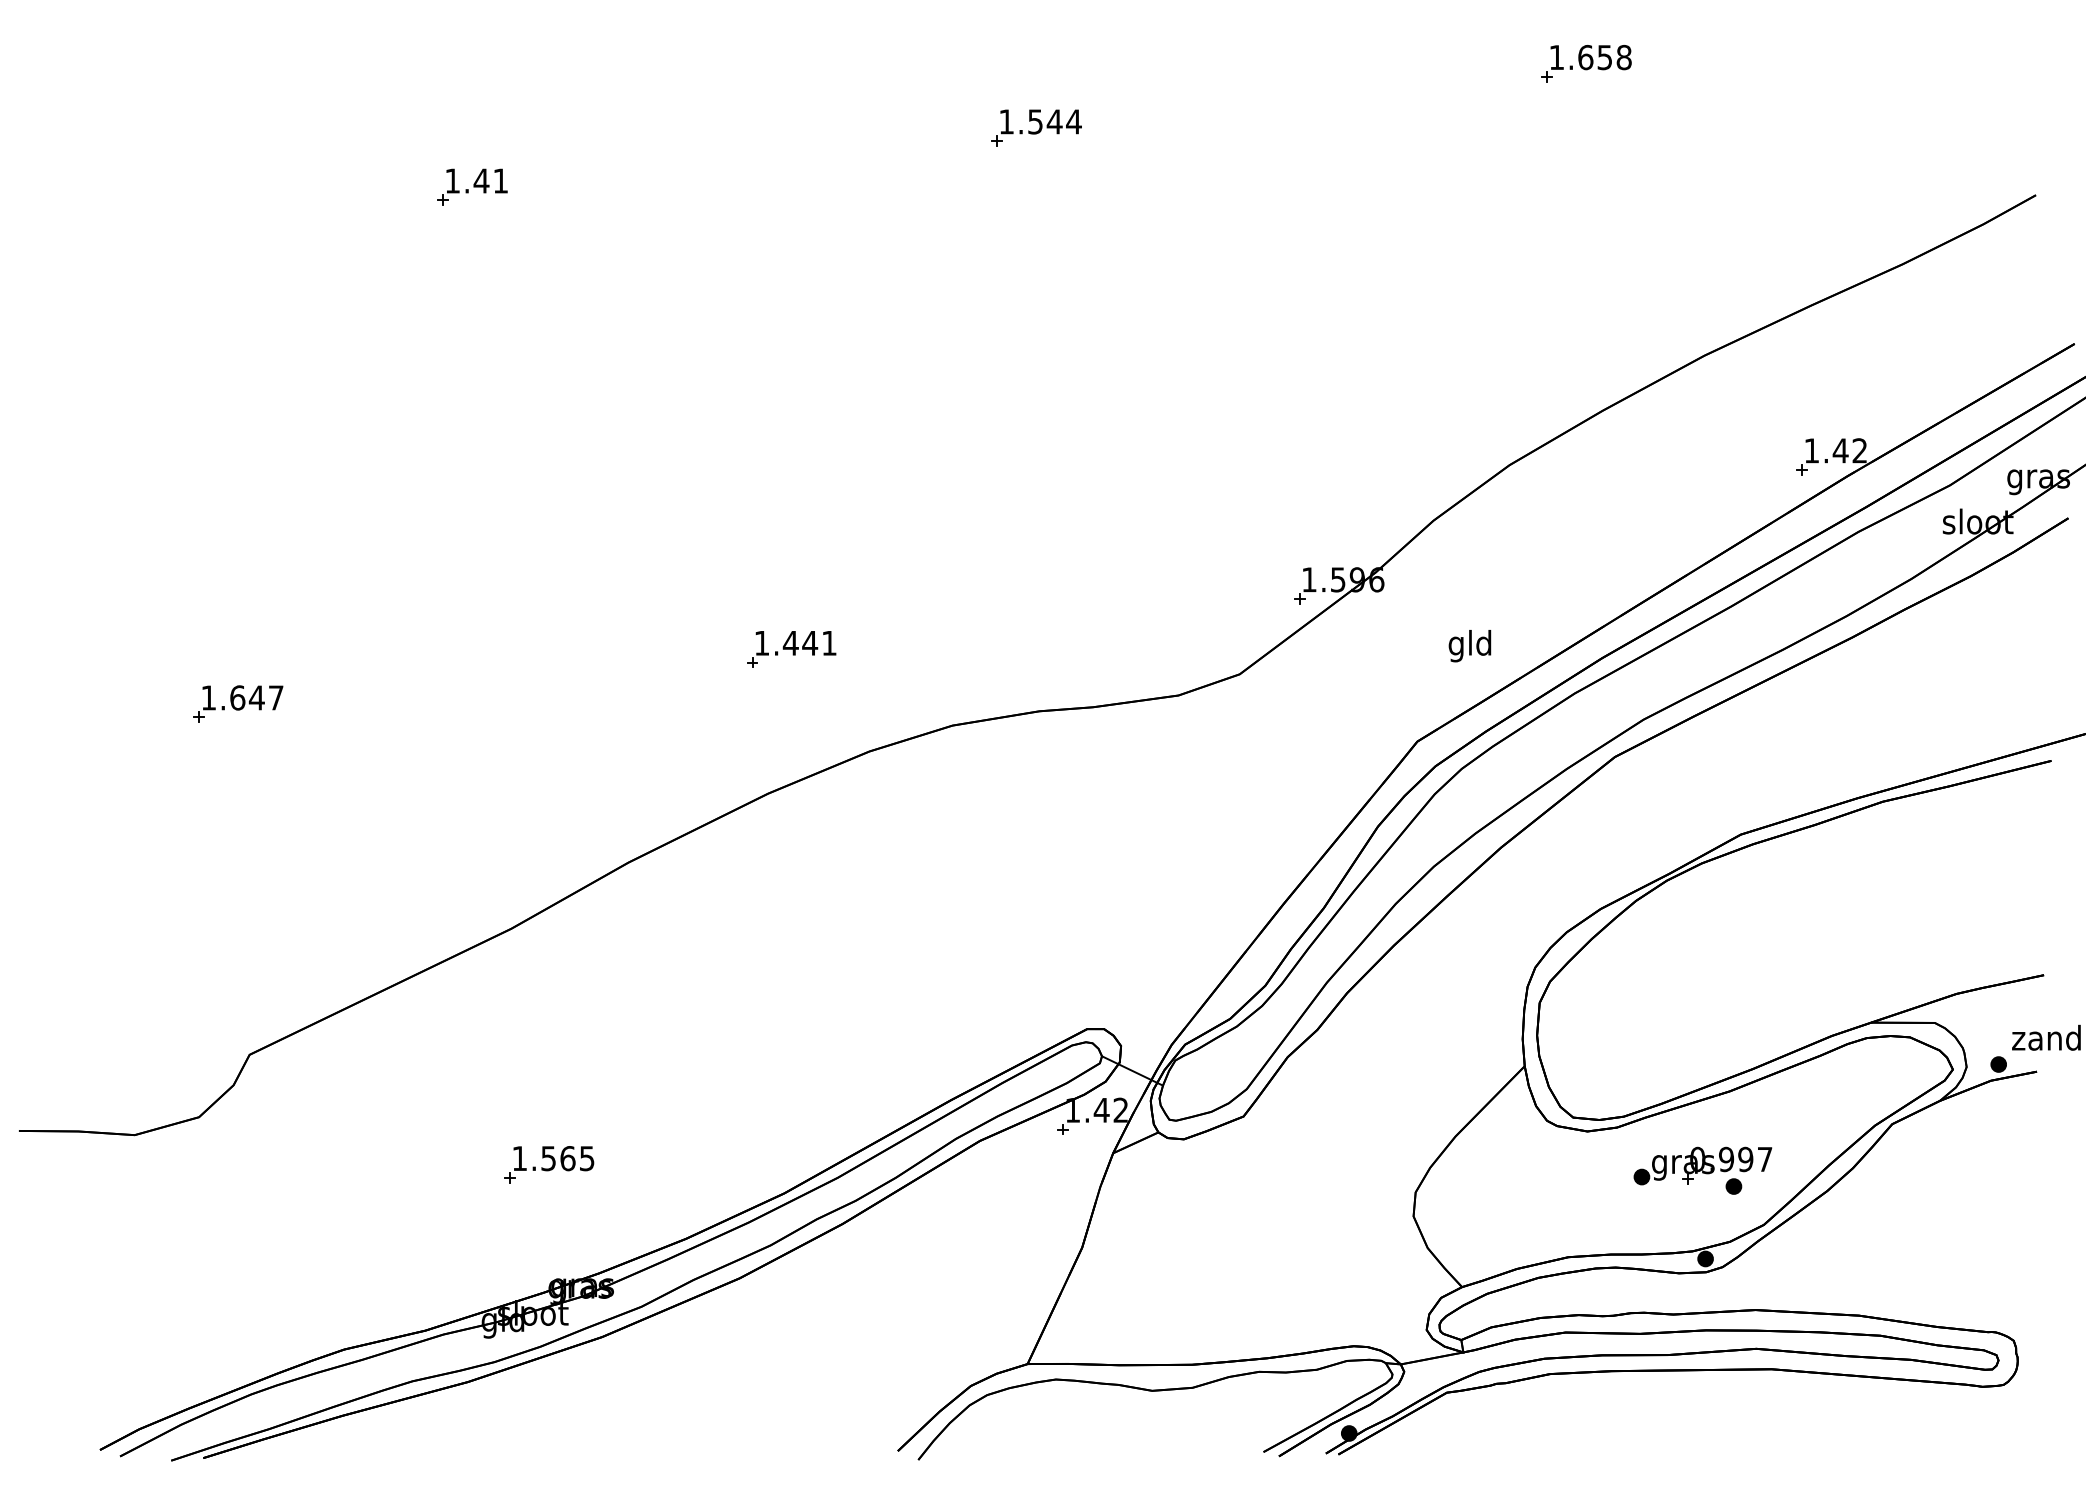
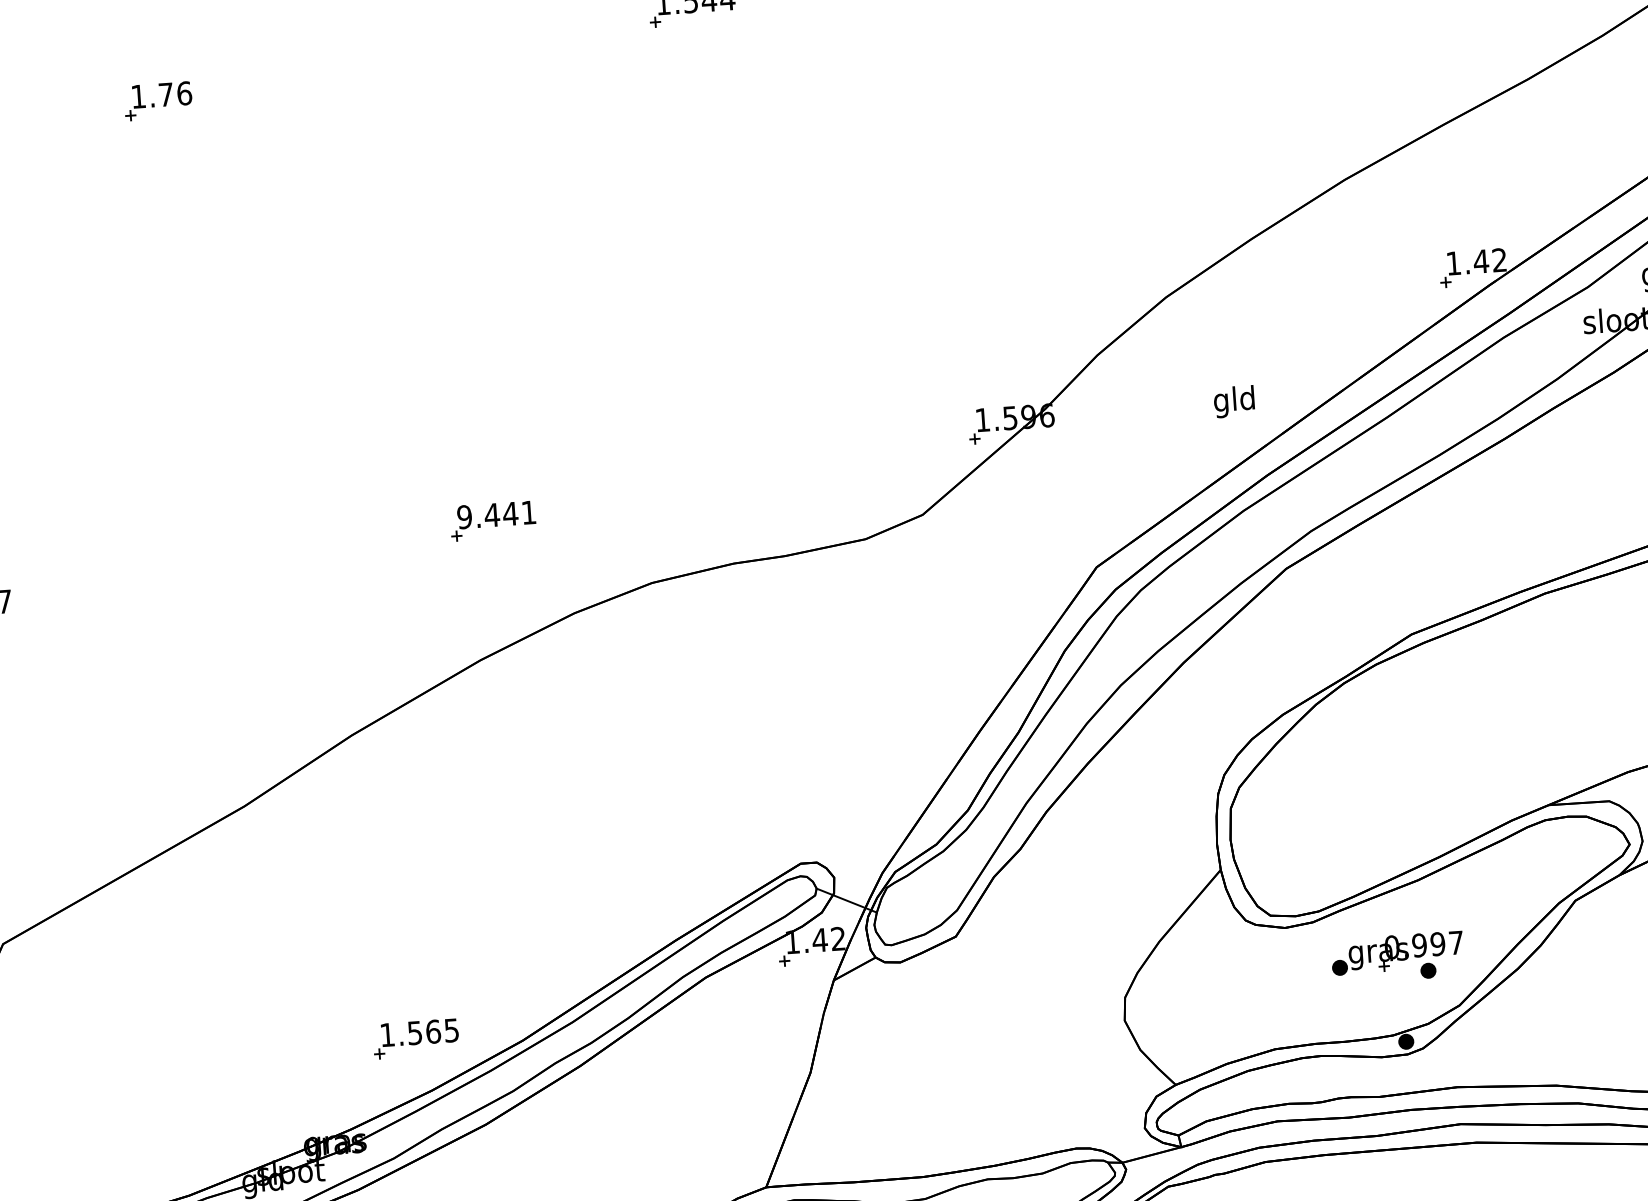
text: (490, 180) -> (174, 93), 1.41 -> 1.76
text: (761, 642) -> (464, 516), 1.441 -> 9.441
text: (1469, 646) -> (1233, 402), moved
part: (549, 1164) -> (416, 1038), moved

